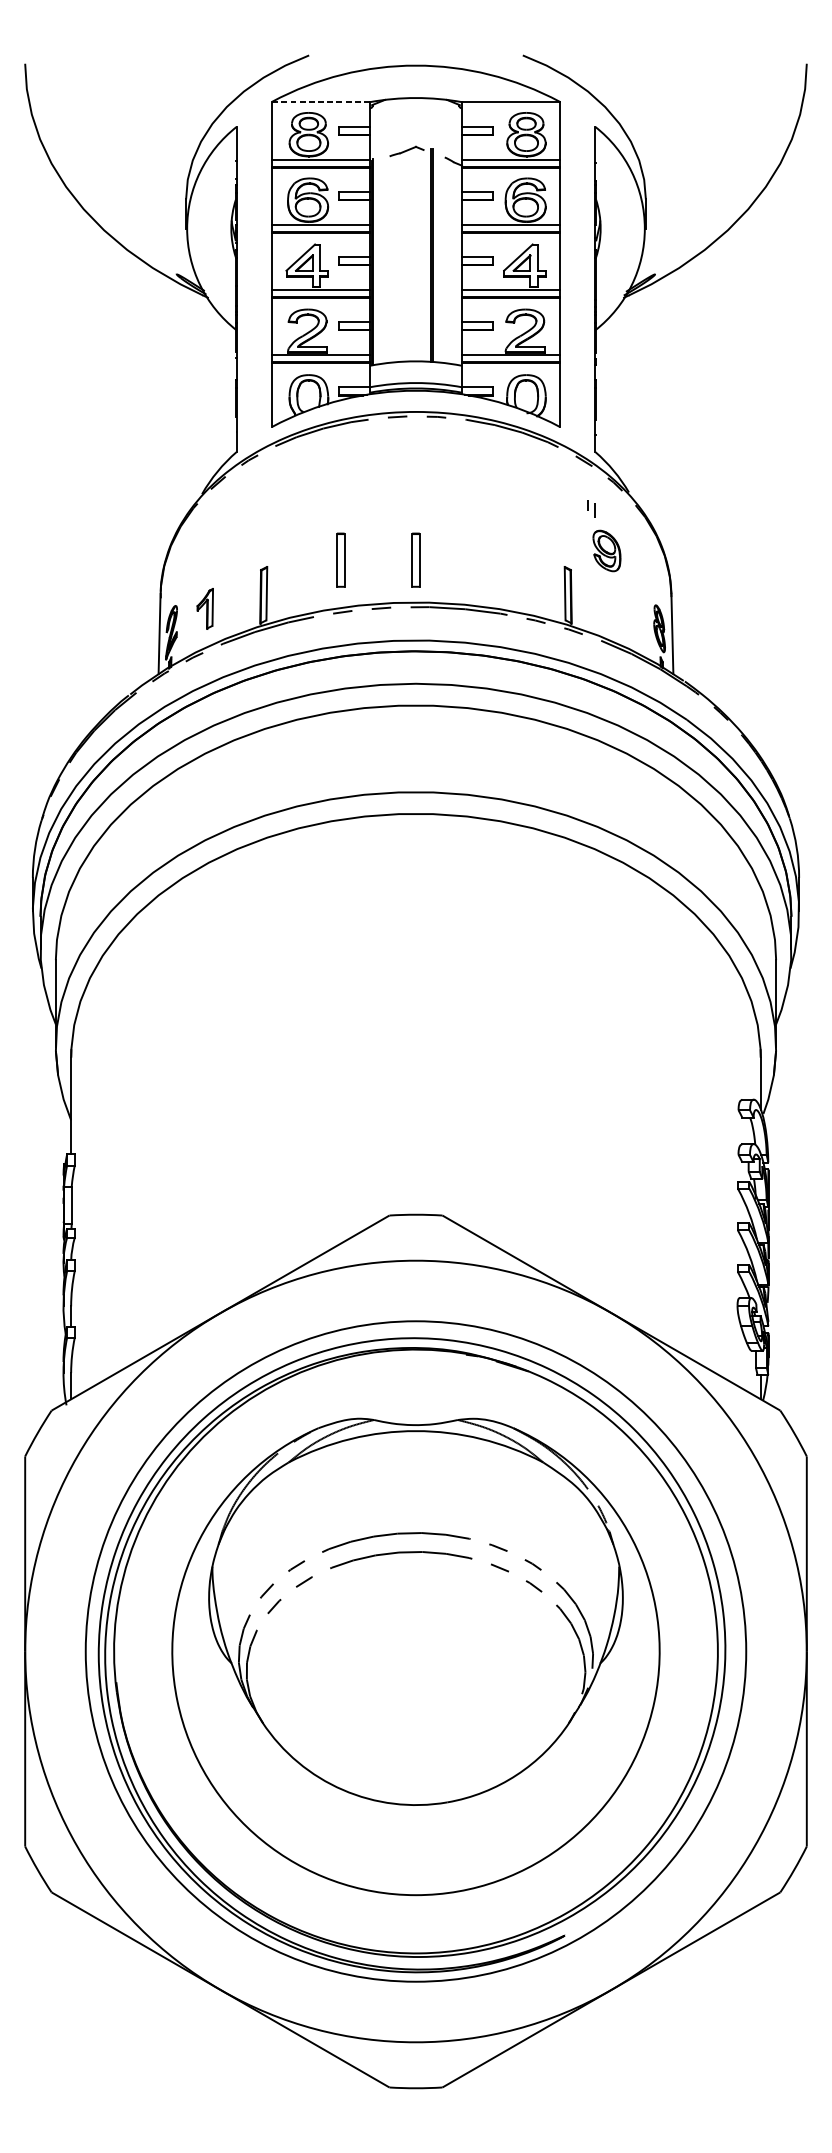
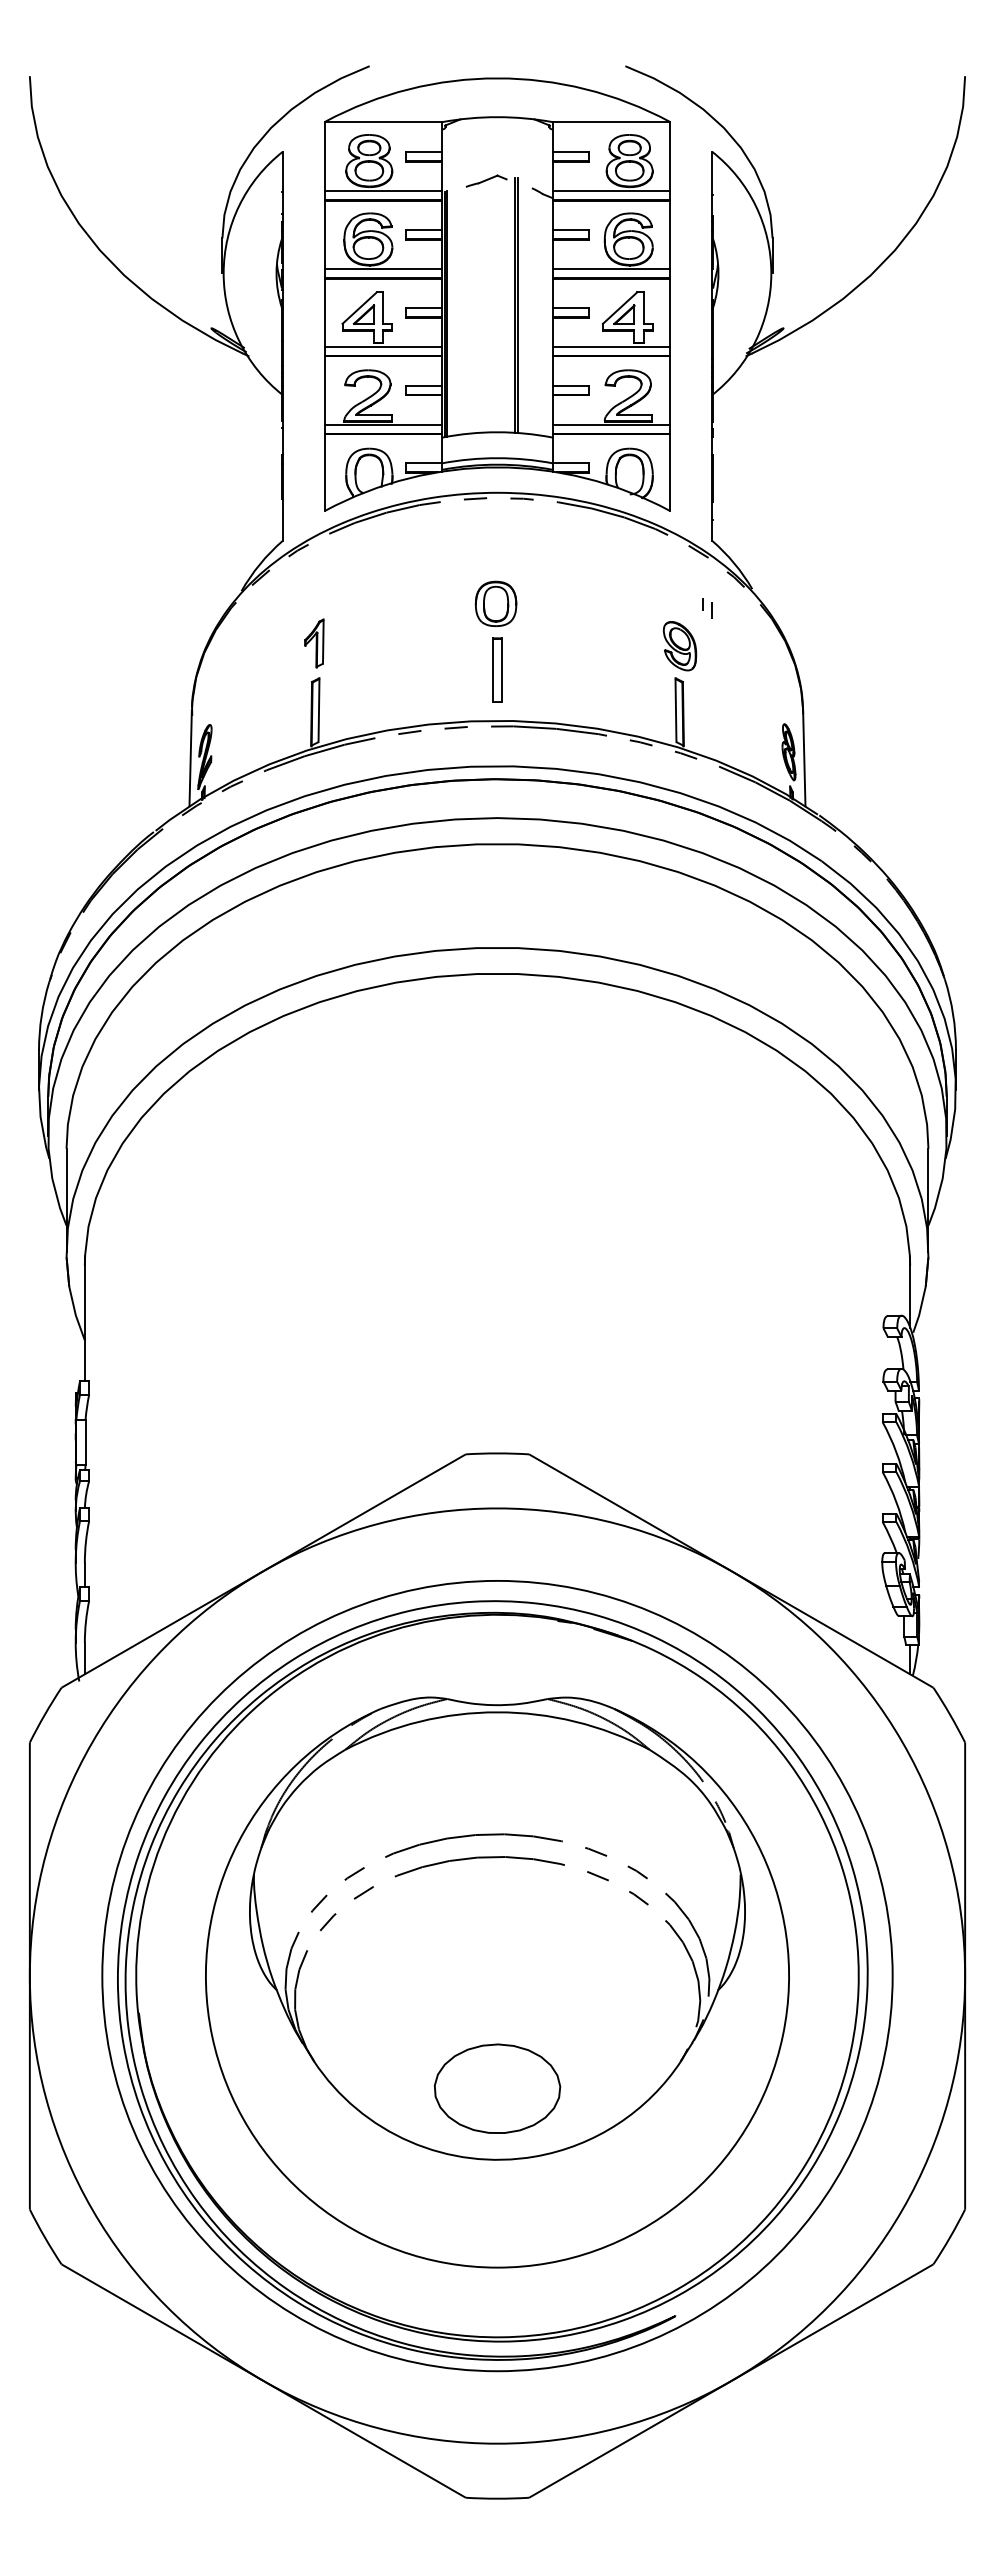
line: (320, 101) -> (383, 121), dashed -> solid
part: (414, 504) -> (495, 603), added
part: (606, 551) -> (679, 646), moved
part: (340, 559) -> (407, 669), removed
part: (205, 608) -> (314, 643), moved
part: (416, 1745) -> (497, 2088), added

